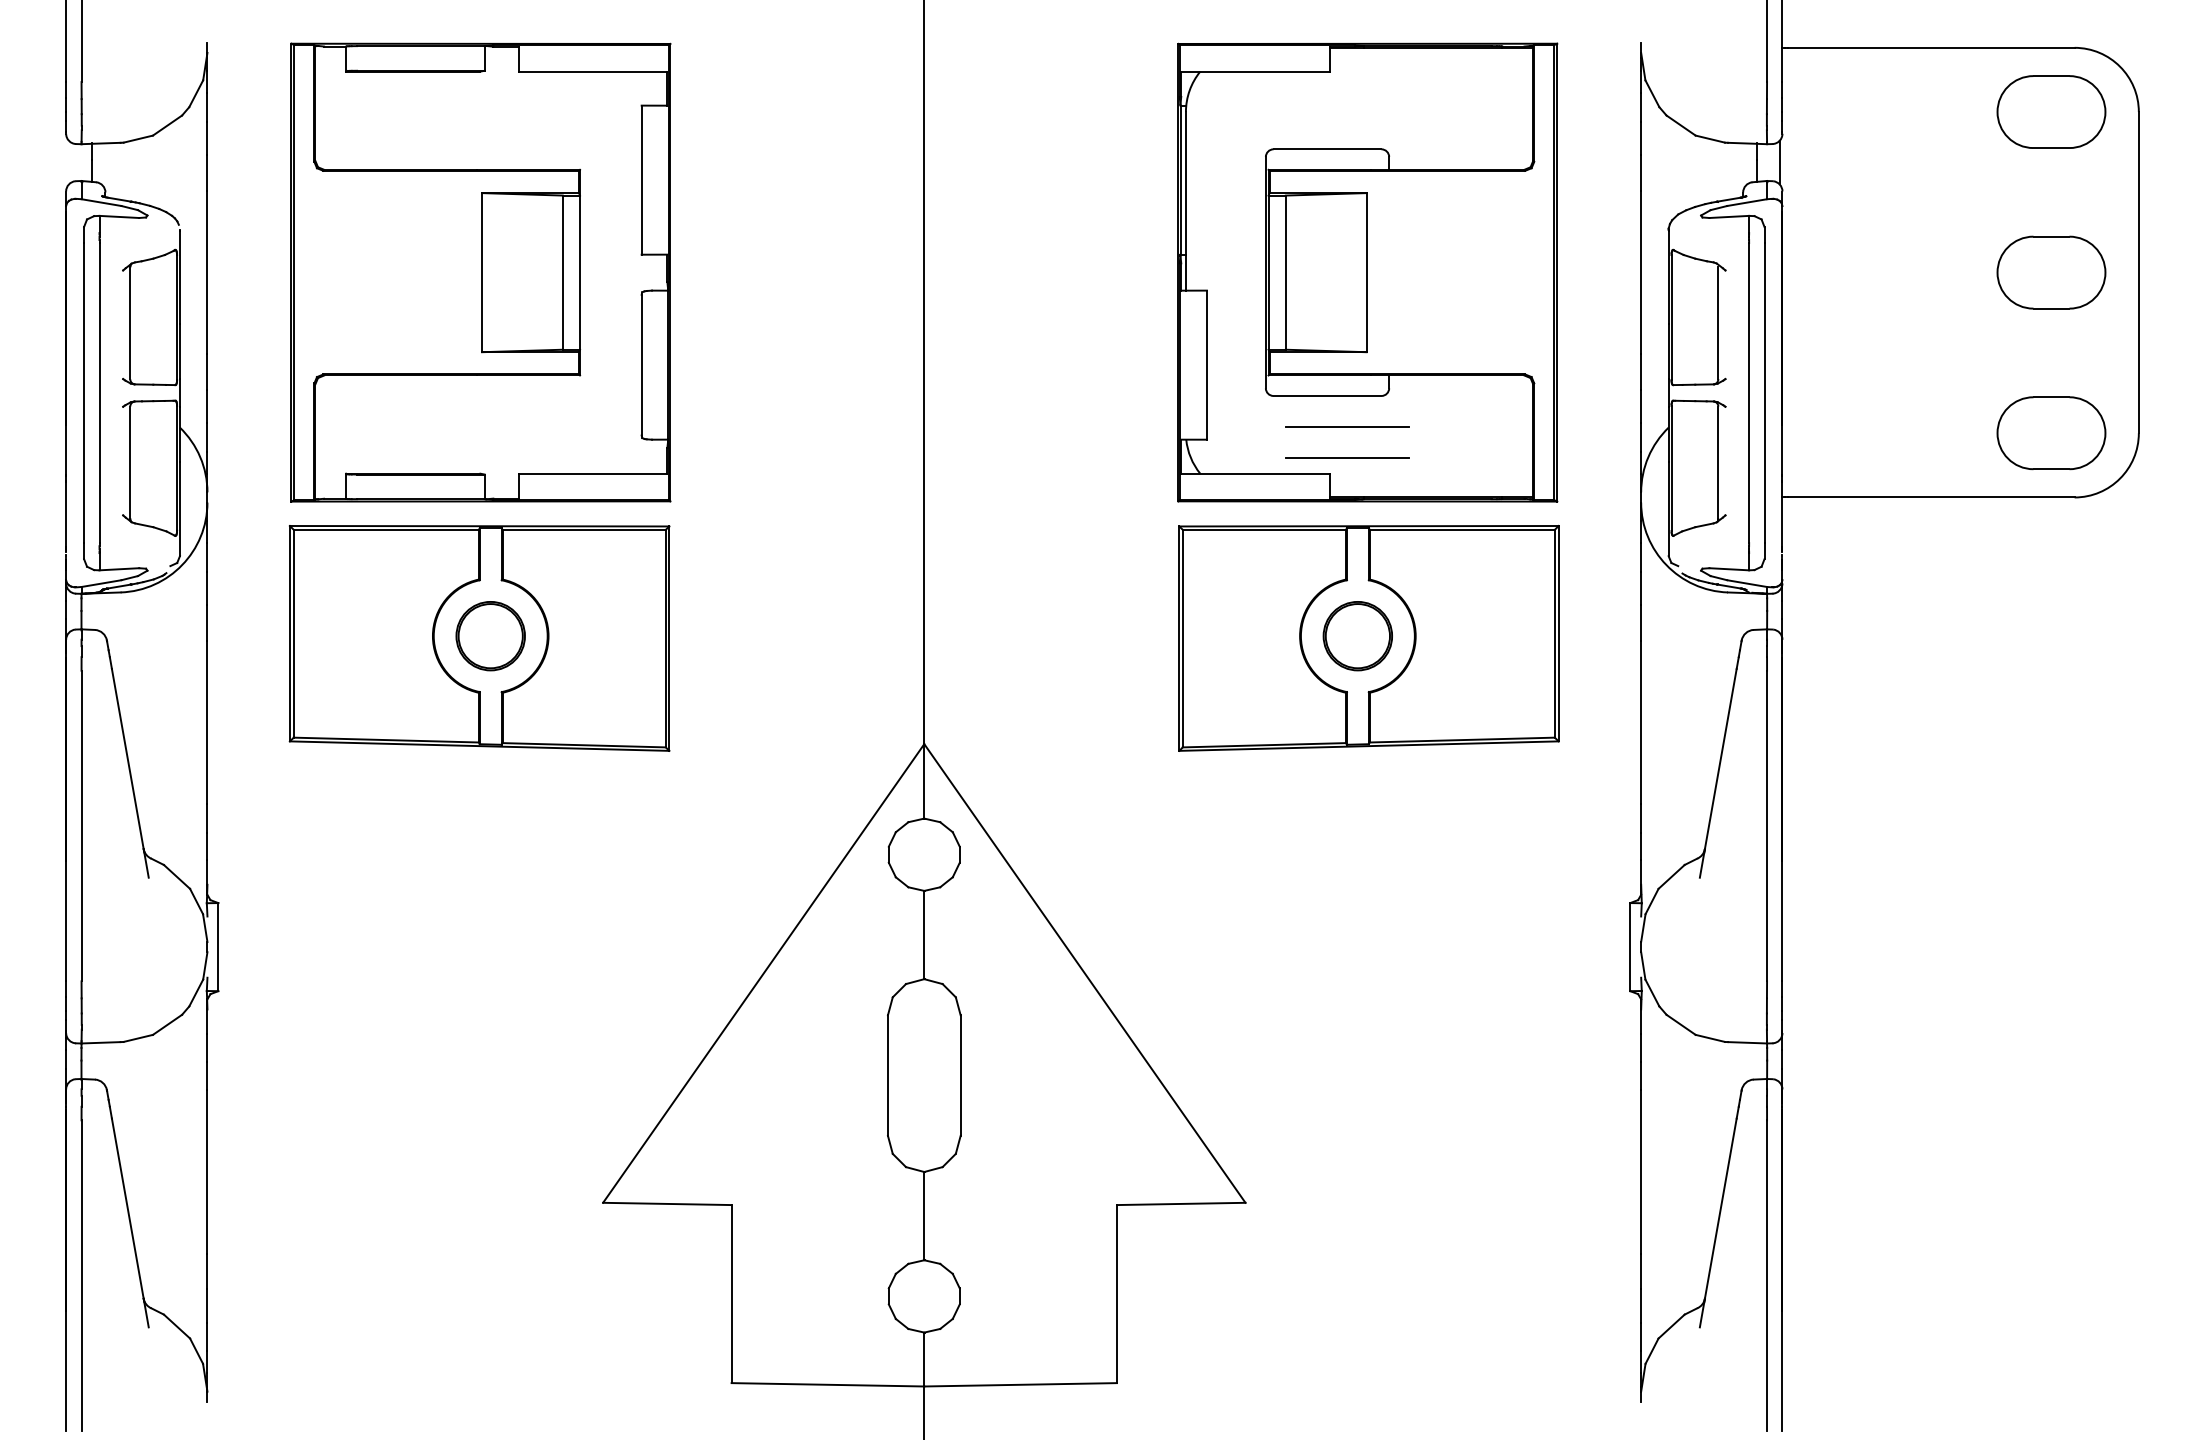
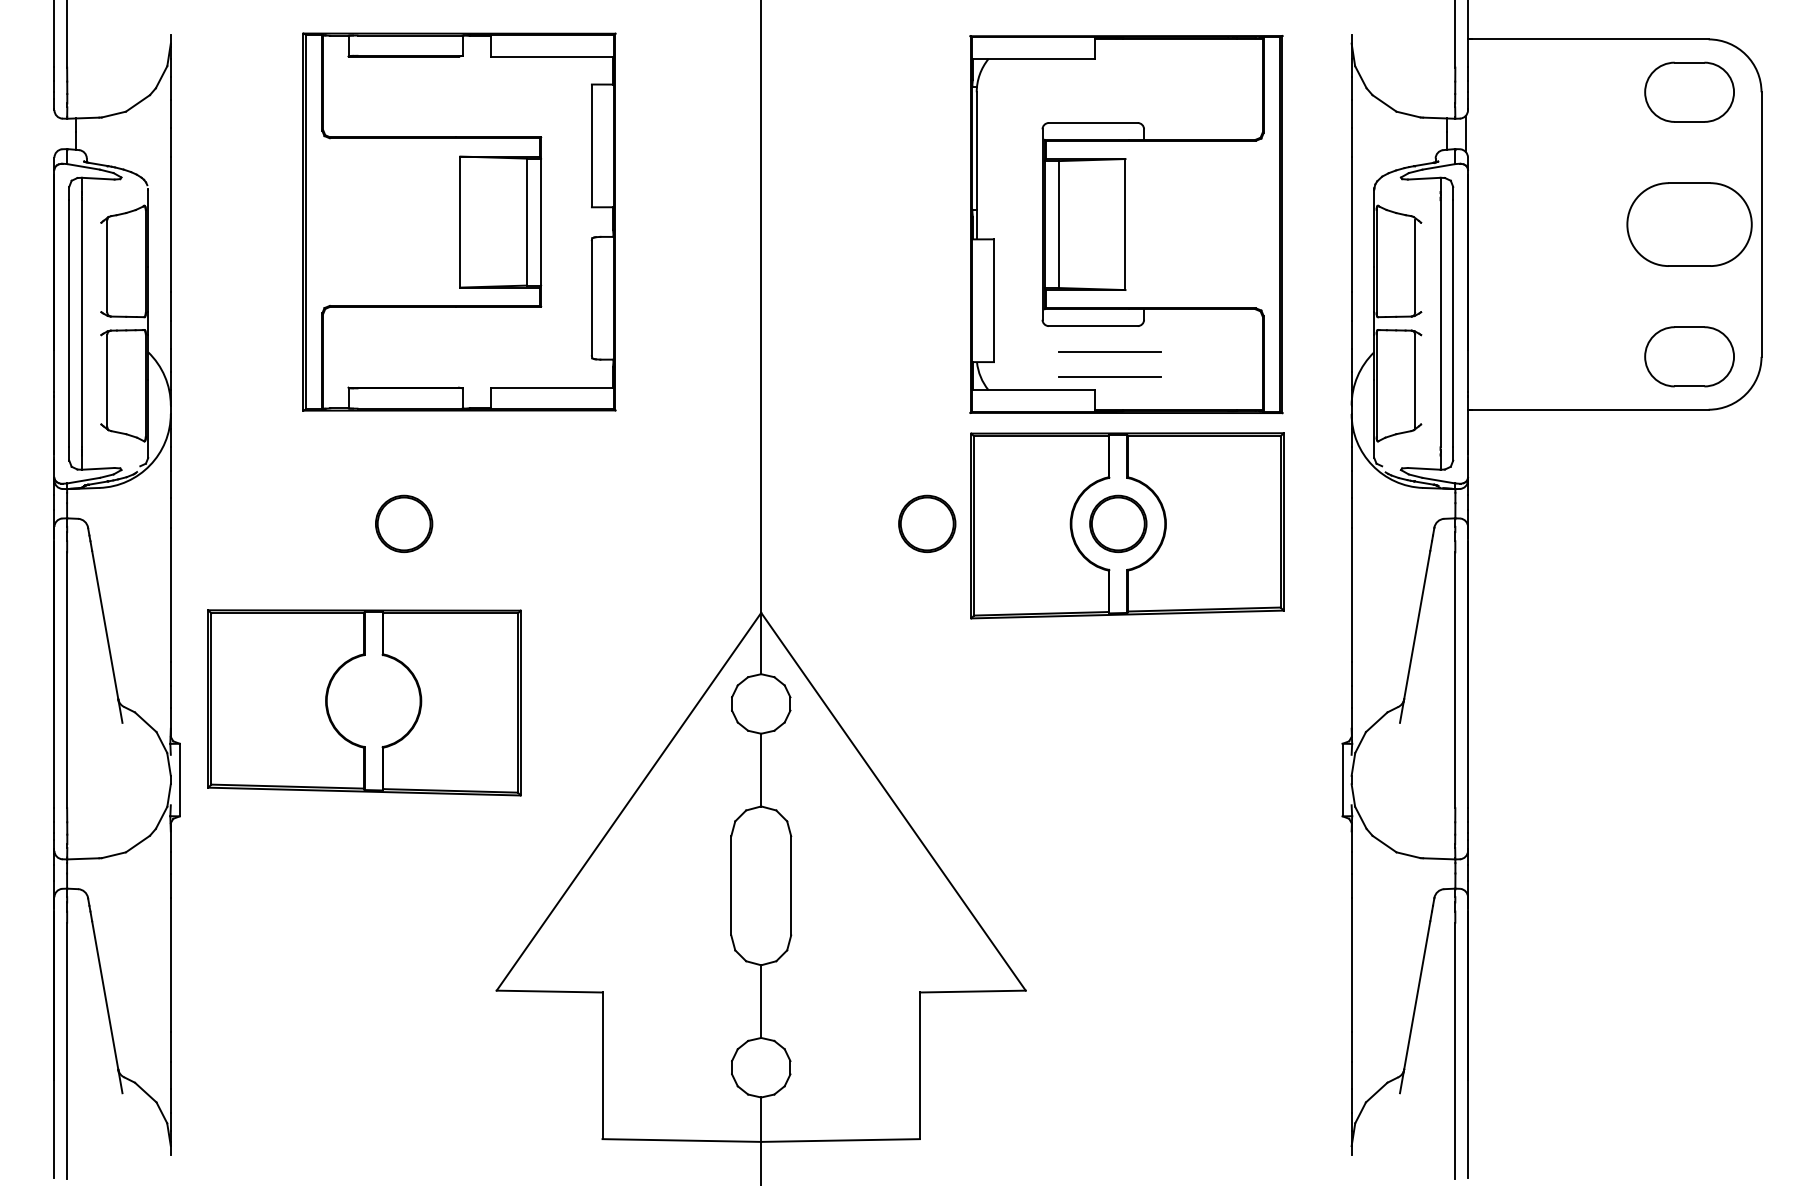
part: (480, 272) -> (459, 221), moved
part: (2051, 272) -> (1689, 224), size x1.4
part: (1125, 636) -> (926, 524), added
part: (479, 638) -> (364, 702), moved

